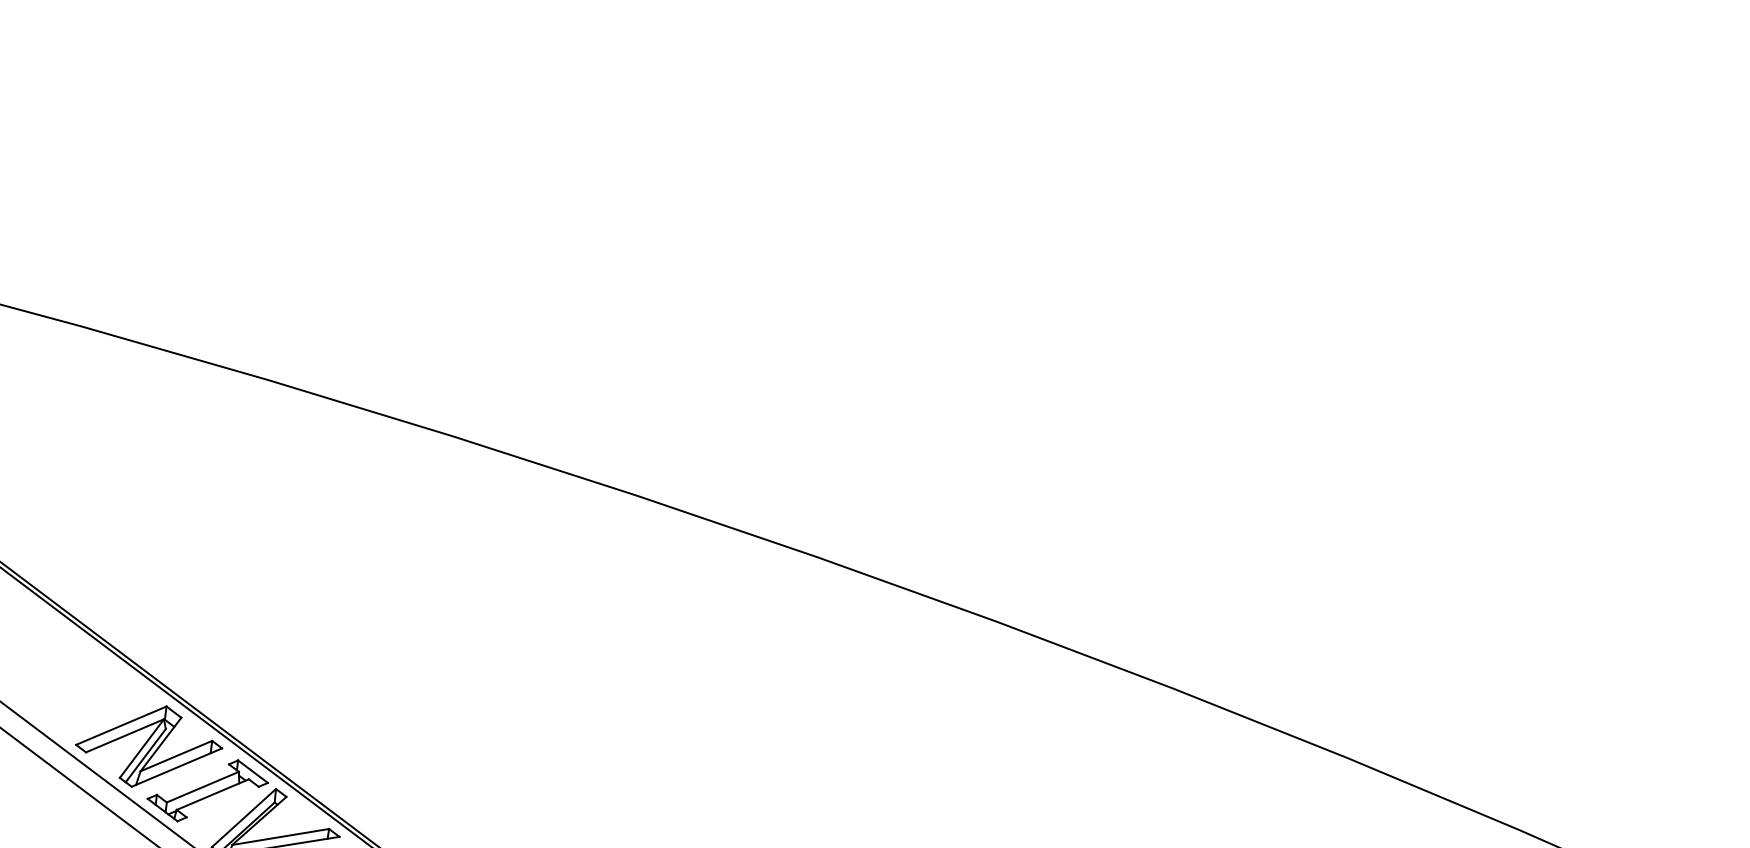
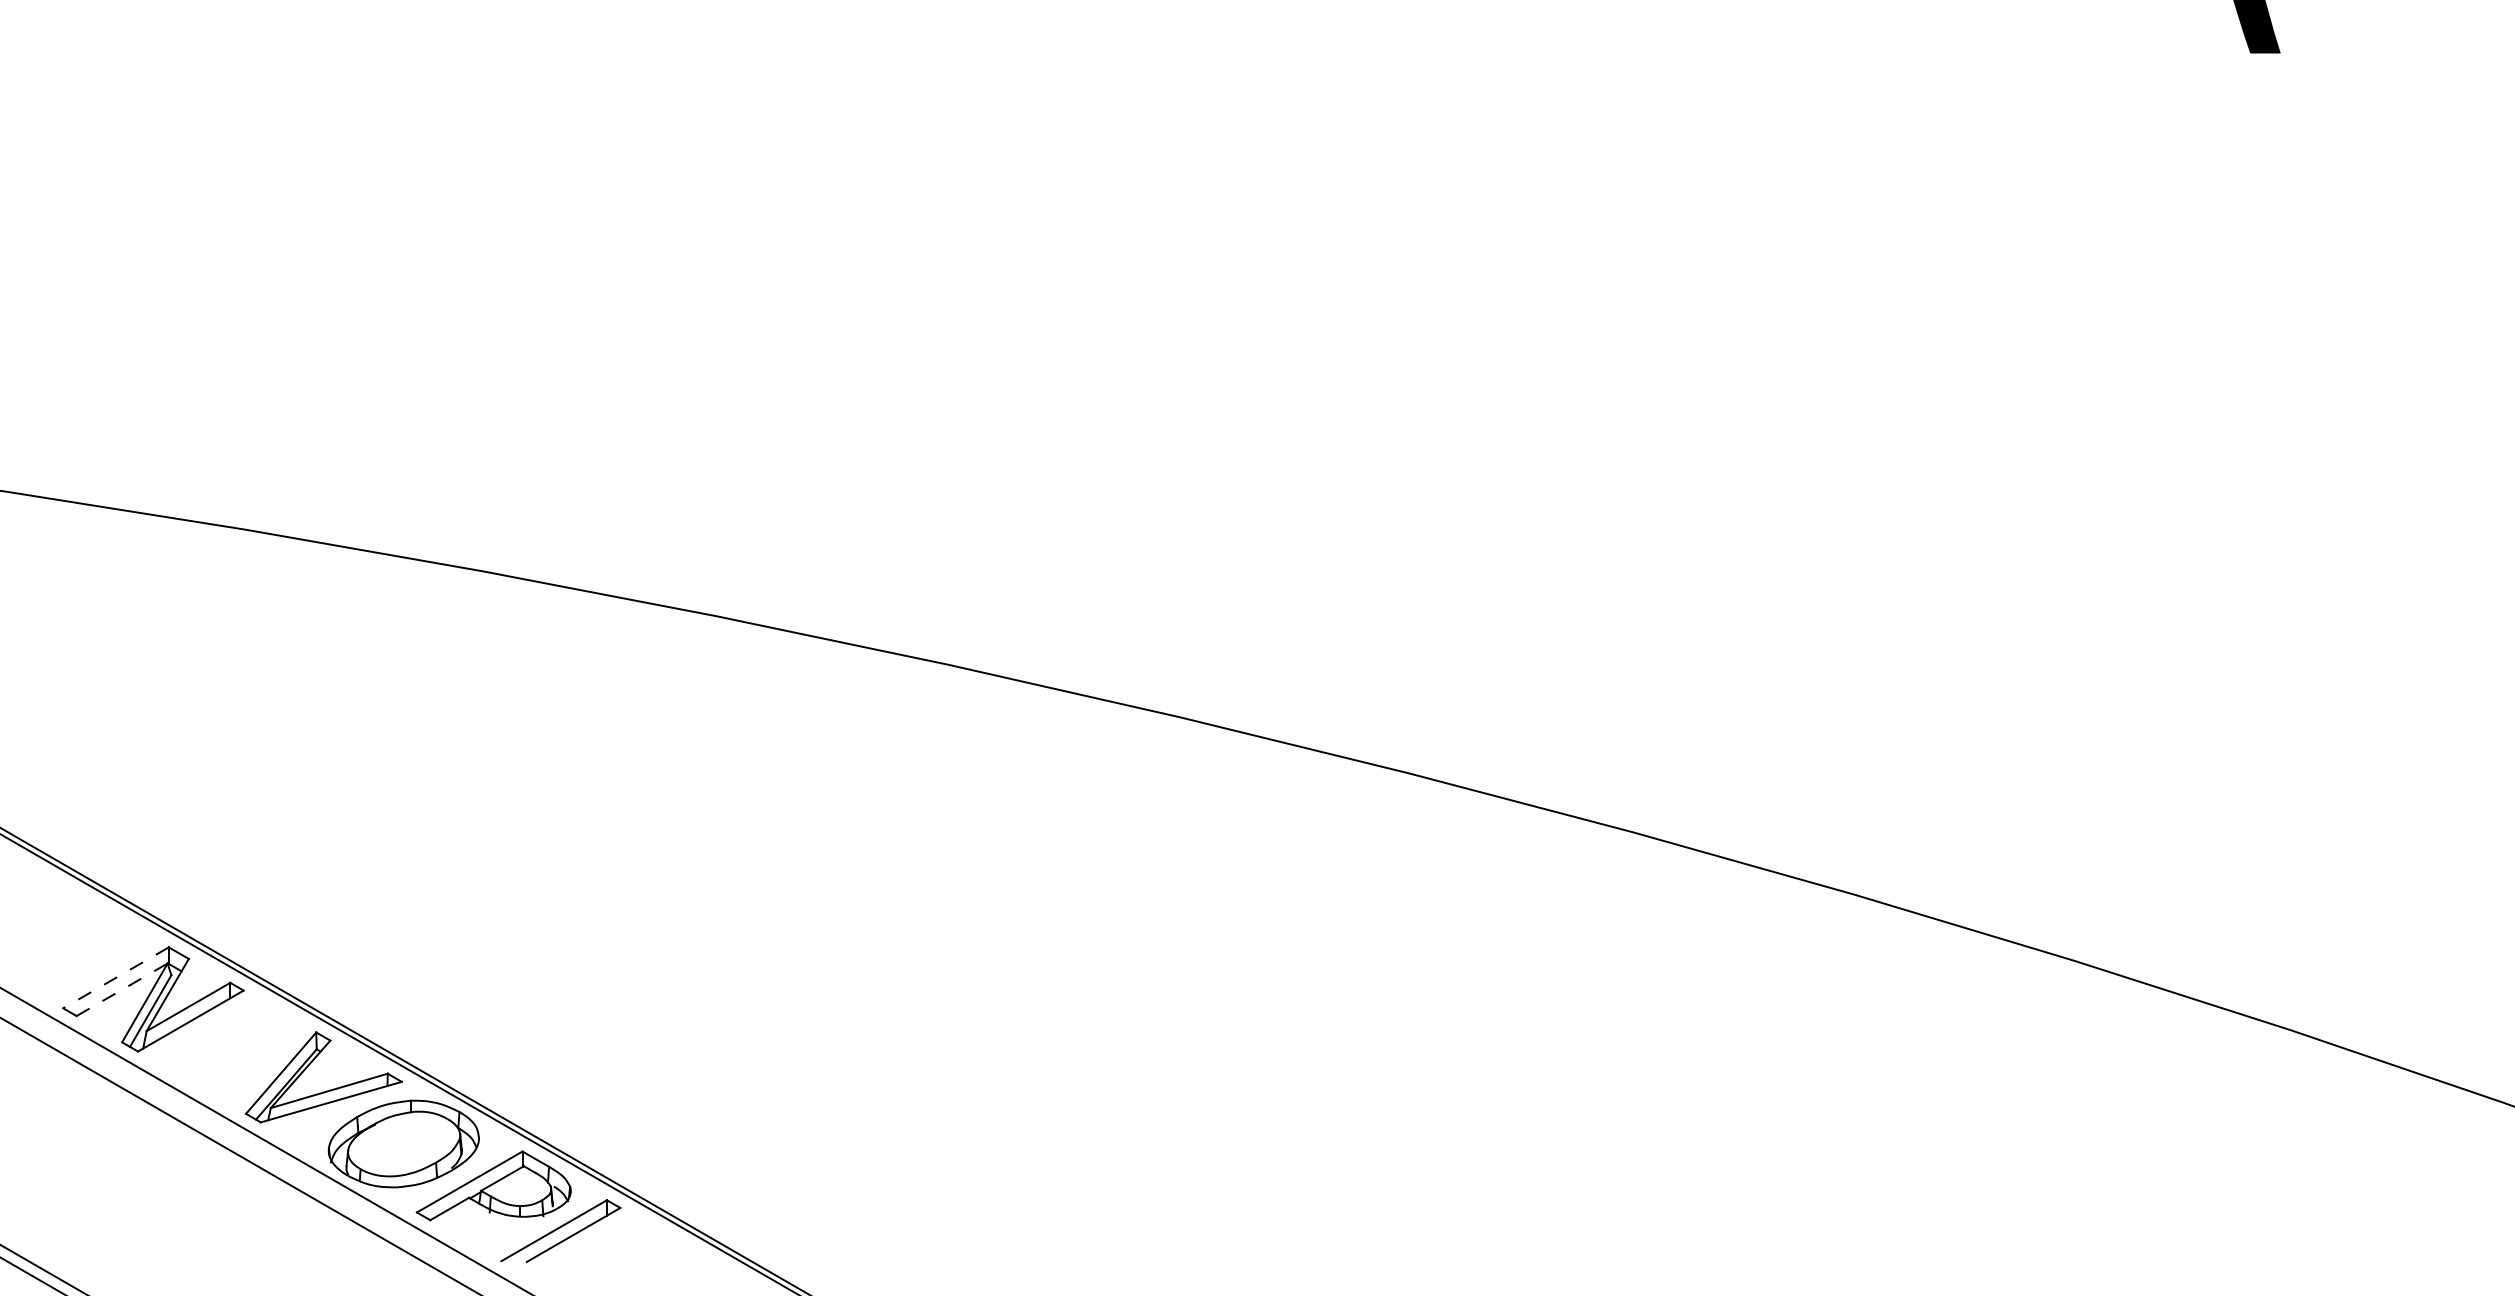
line: (121, 725) -> (116, 977), solid -> dashed
line: (125, 735) -> (122, 989), solid -> dashed
part: (207, 790) -> (232, 1044), removed

